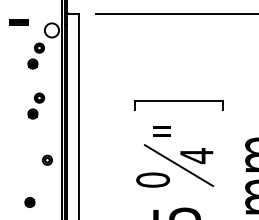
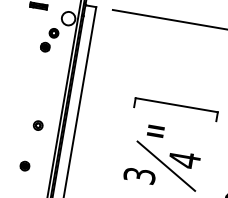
part: (35, 105) -> (41, 86), removed
part: (47, 159) -> (38, 124), moved
text: (153, 179) -> (140, 175), 0 -> 3
part: (29, 202) -> (24, 166), moved

